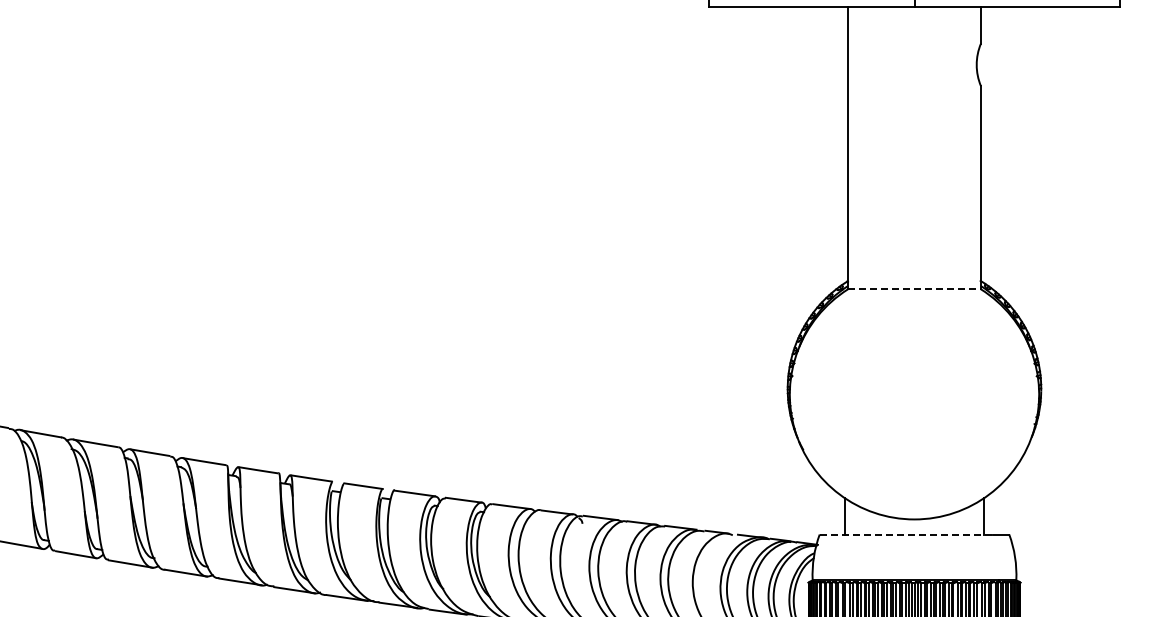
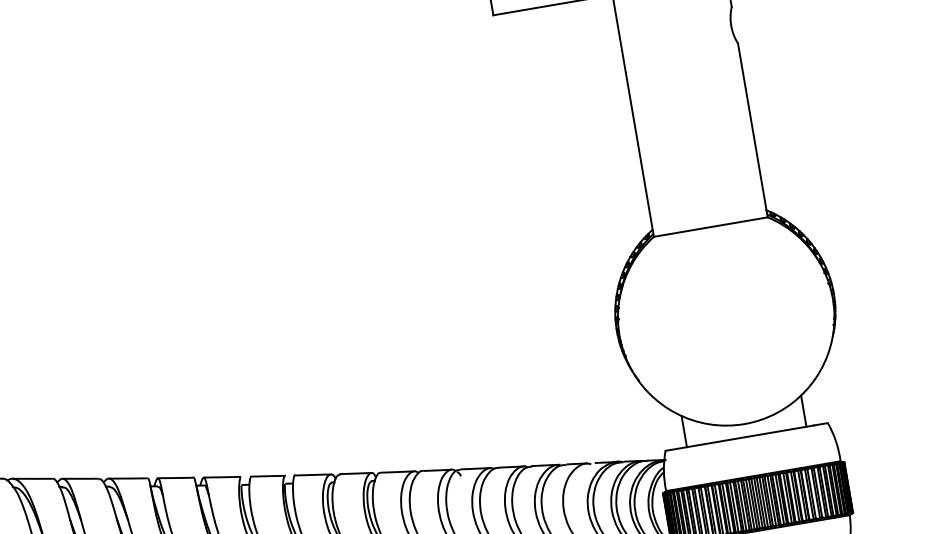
line: (914, 289) -> (710, 227), dashed -> solid
line: (906, 534) -> (739, 438), dashed -> solid

